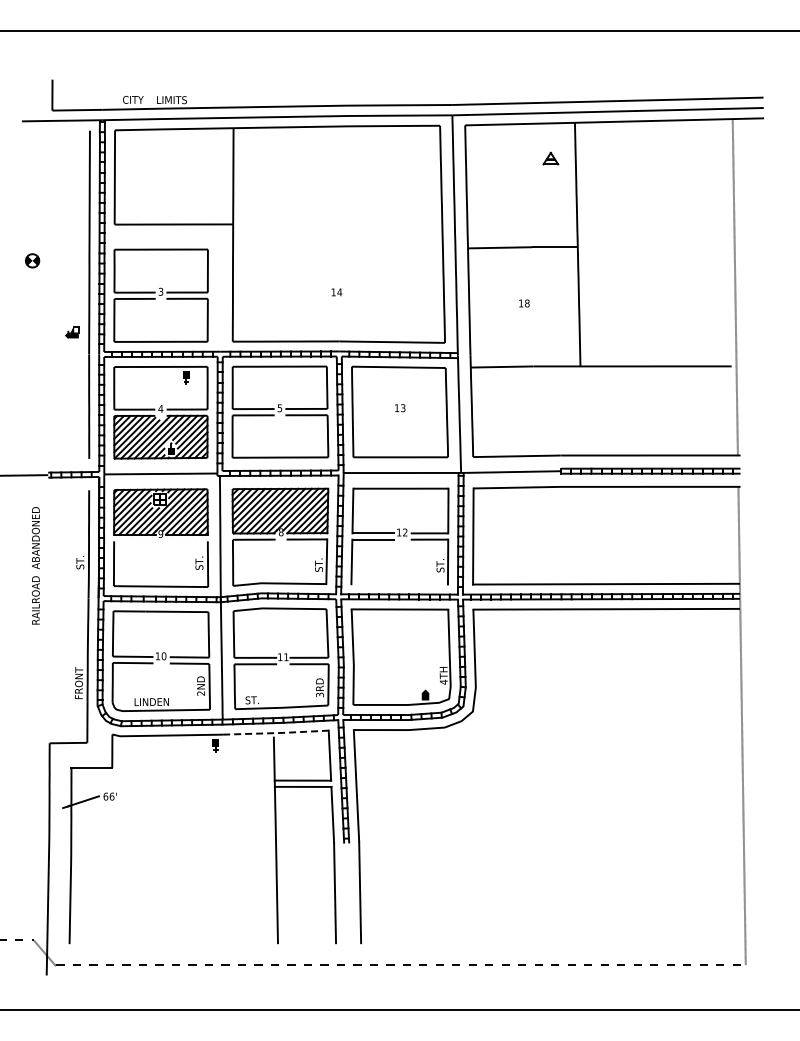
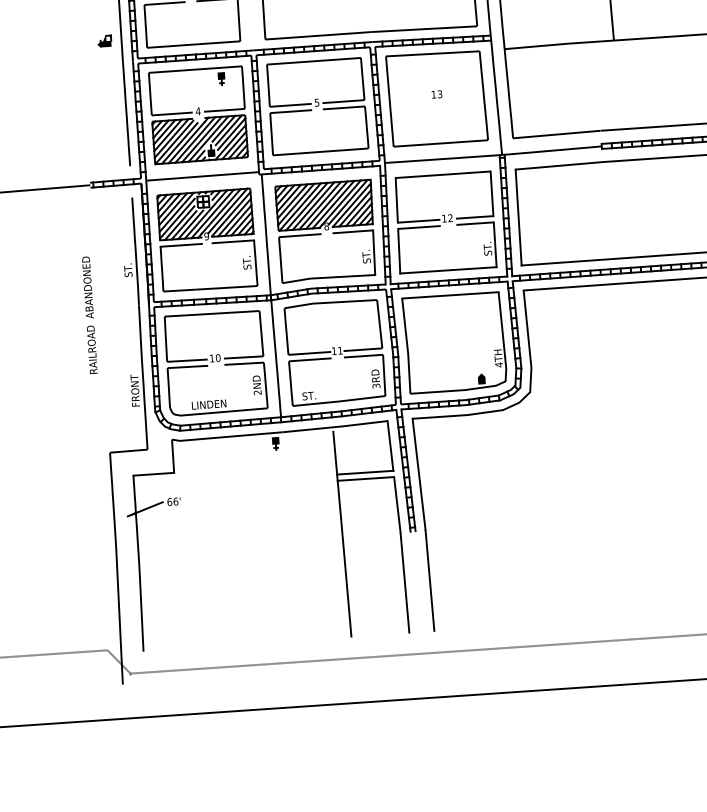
line: (134, 541) -> (180, 245), added
line: (186, 541) -> (232, 242), added
text: (35, 565) -> (89, 314), moved
line: (399, 584) -> (448, 270), added
line: (276, 733) -> (335, 427), dashed -> solid

